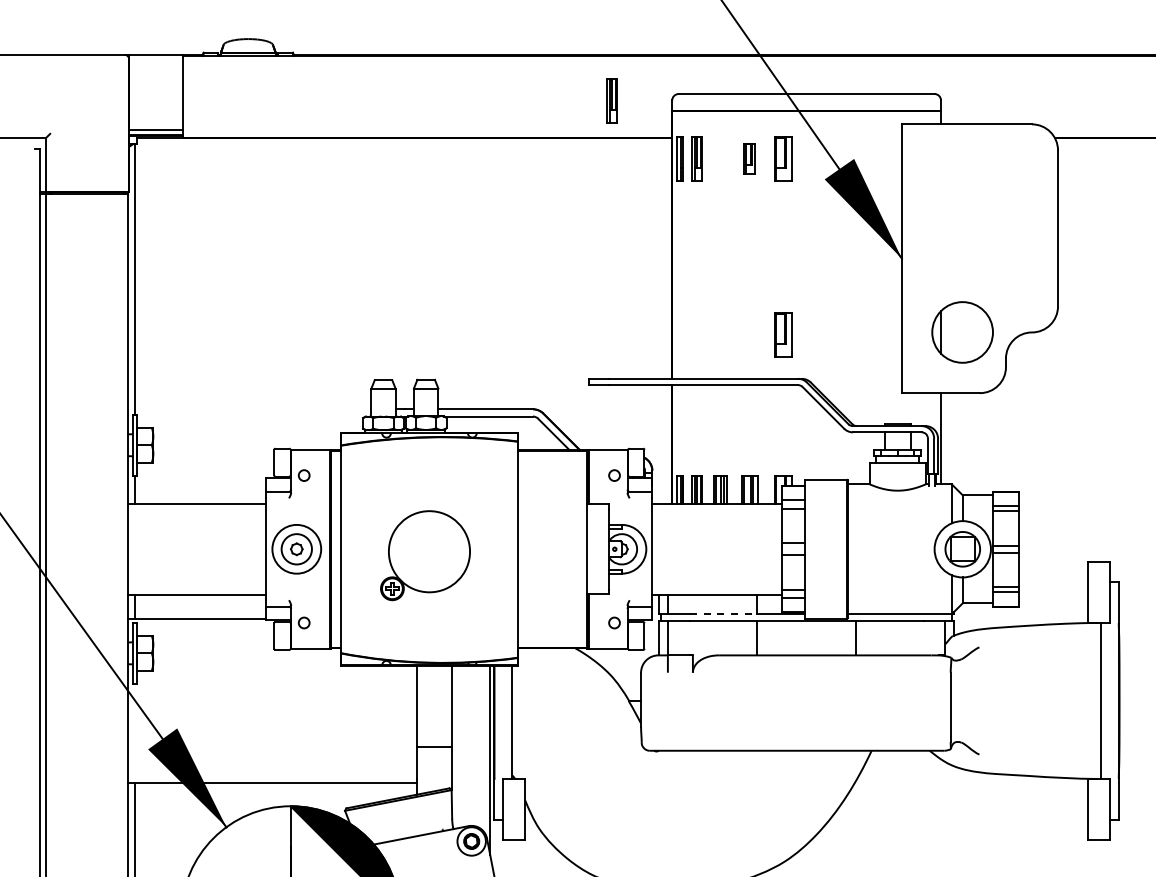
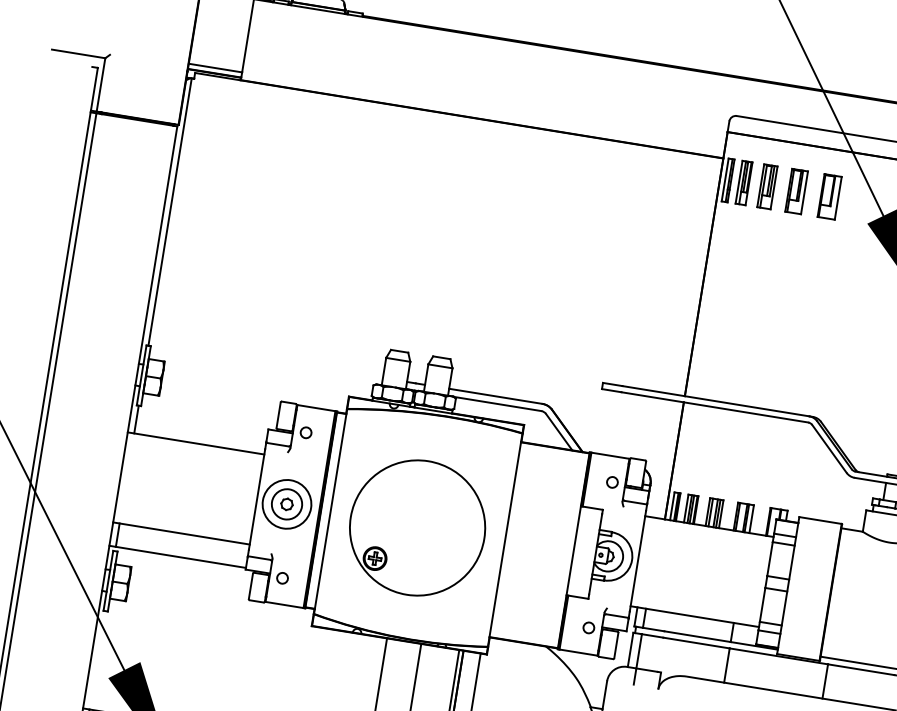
part: (611, 100) -> (669, 111), removed
part: (720, 158) -> (767, 186), added
part: (749, 158) -> (796, 190), size x1.43
part: (783, 334) -> (801, 370), removed
circle: (429, 551) -> (417, 527), size x1.67
line: (723, 614) -> (697, 636), dashed -> solid

